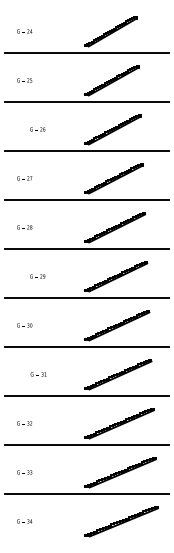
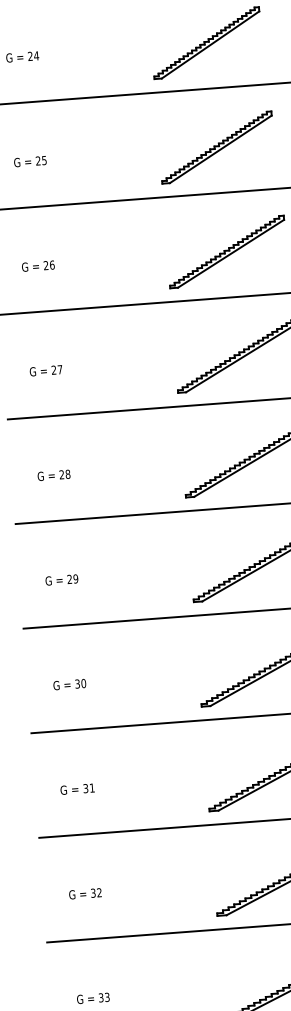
text: (37, 129) -> (37, 266), moved
text: (37, 276) -> (61, 580), moved
text: (38, 374) -> (77, 789), moved

